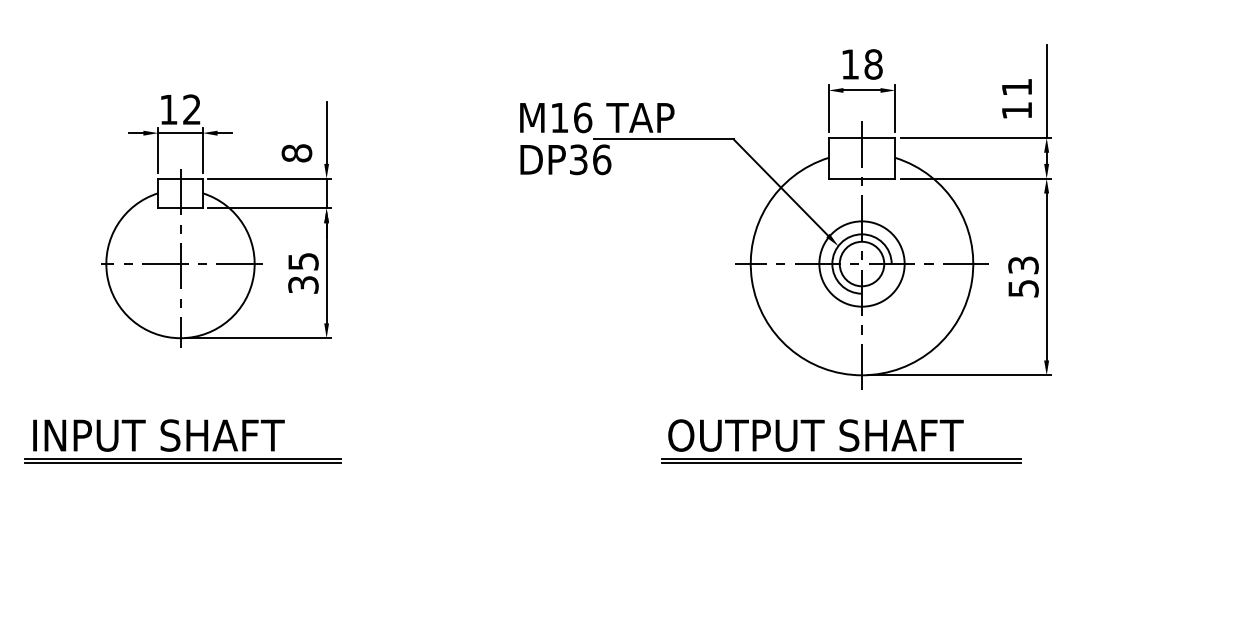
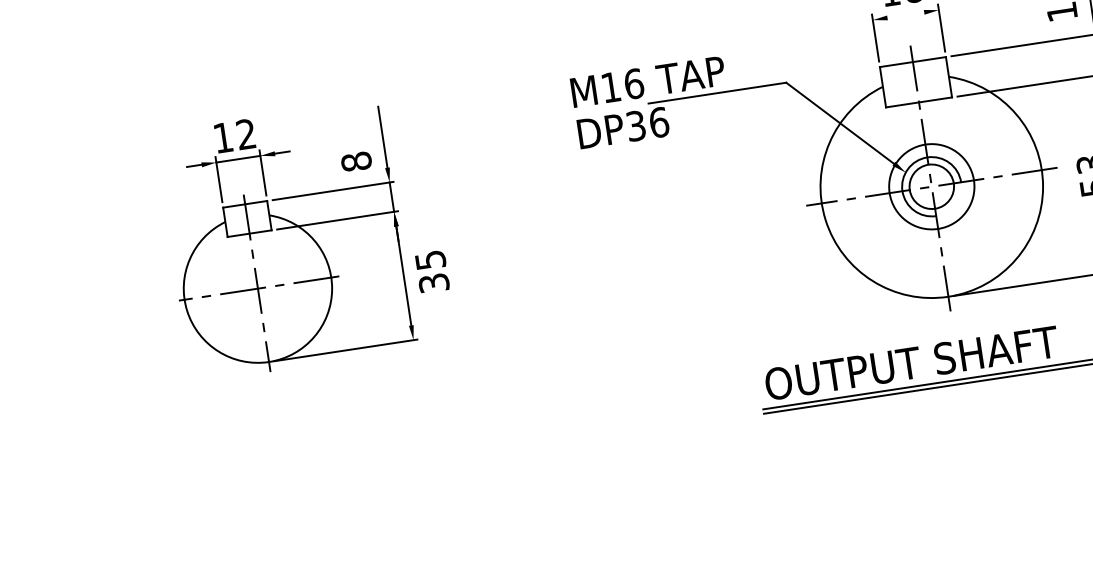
line: (861, 90) -> (905, 15), removed
text: (303, 273) -> (432, 271), moved
part: (182, 441) -> (286, 463), removed

